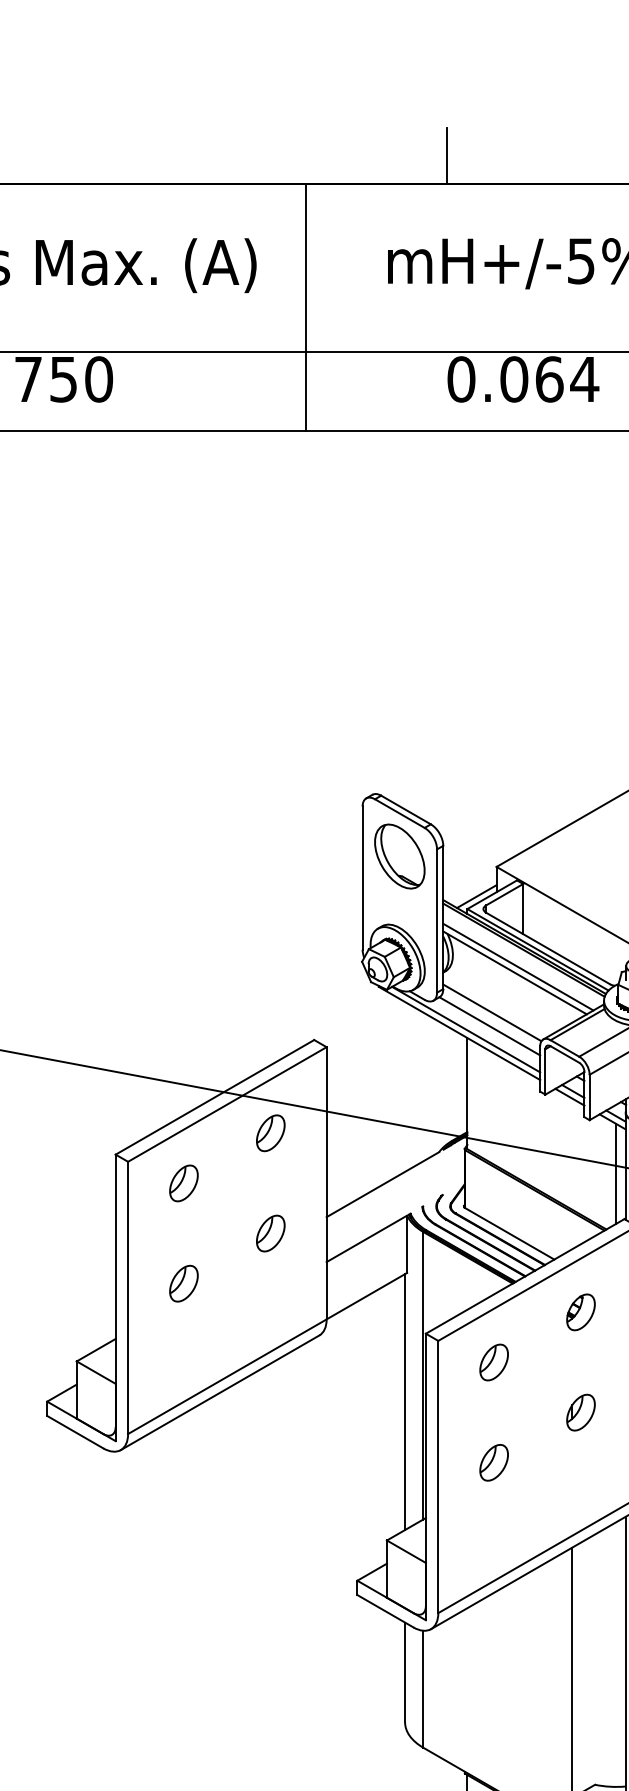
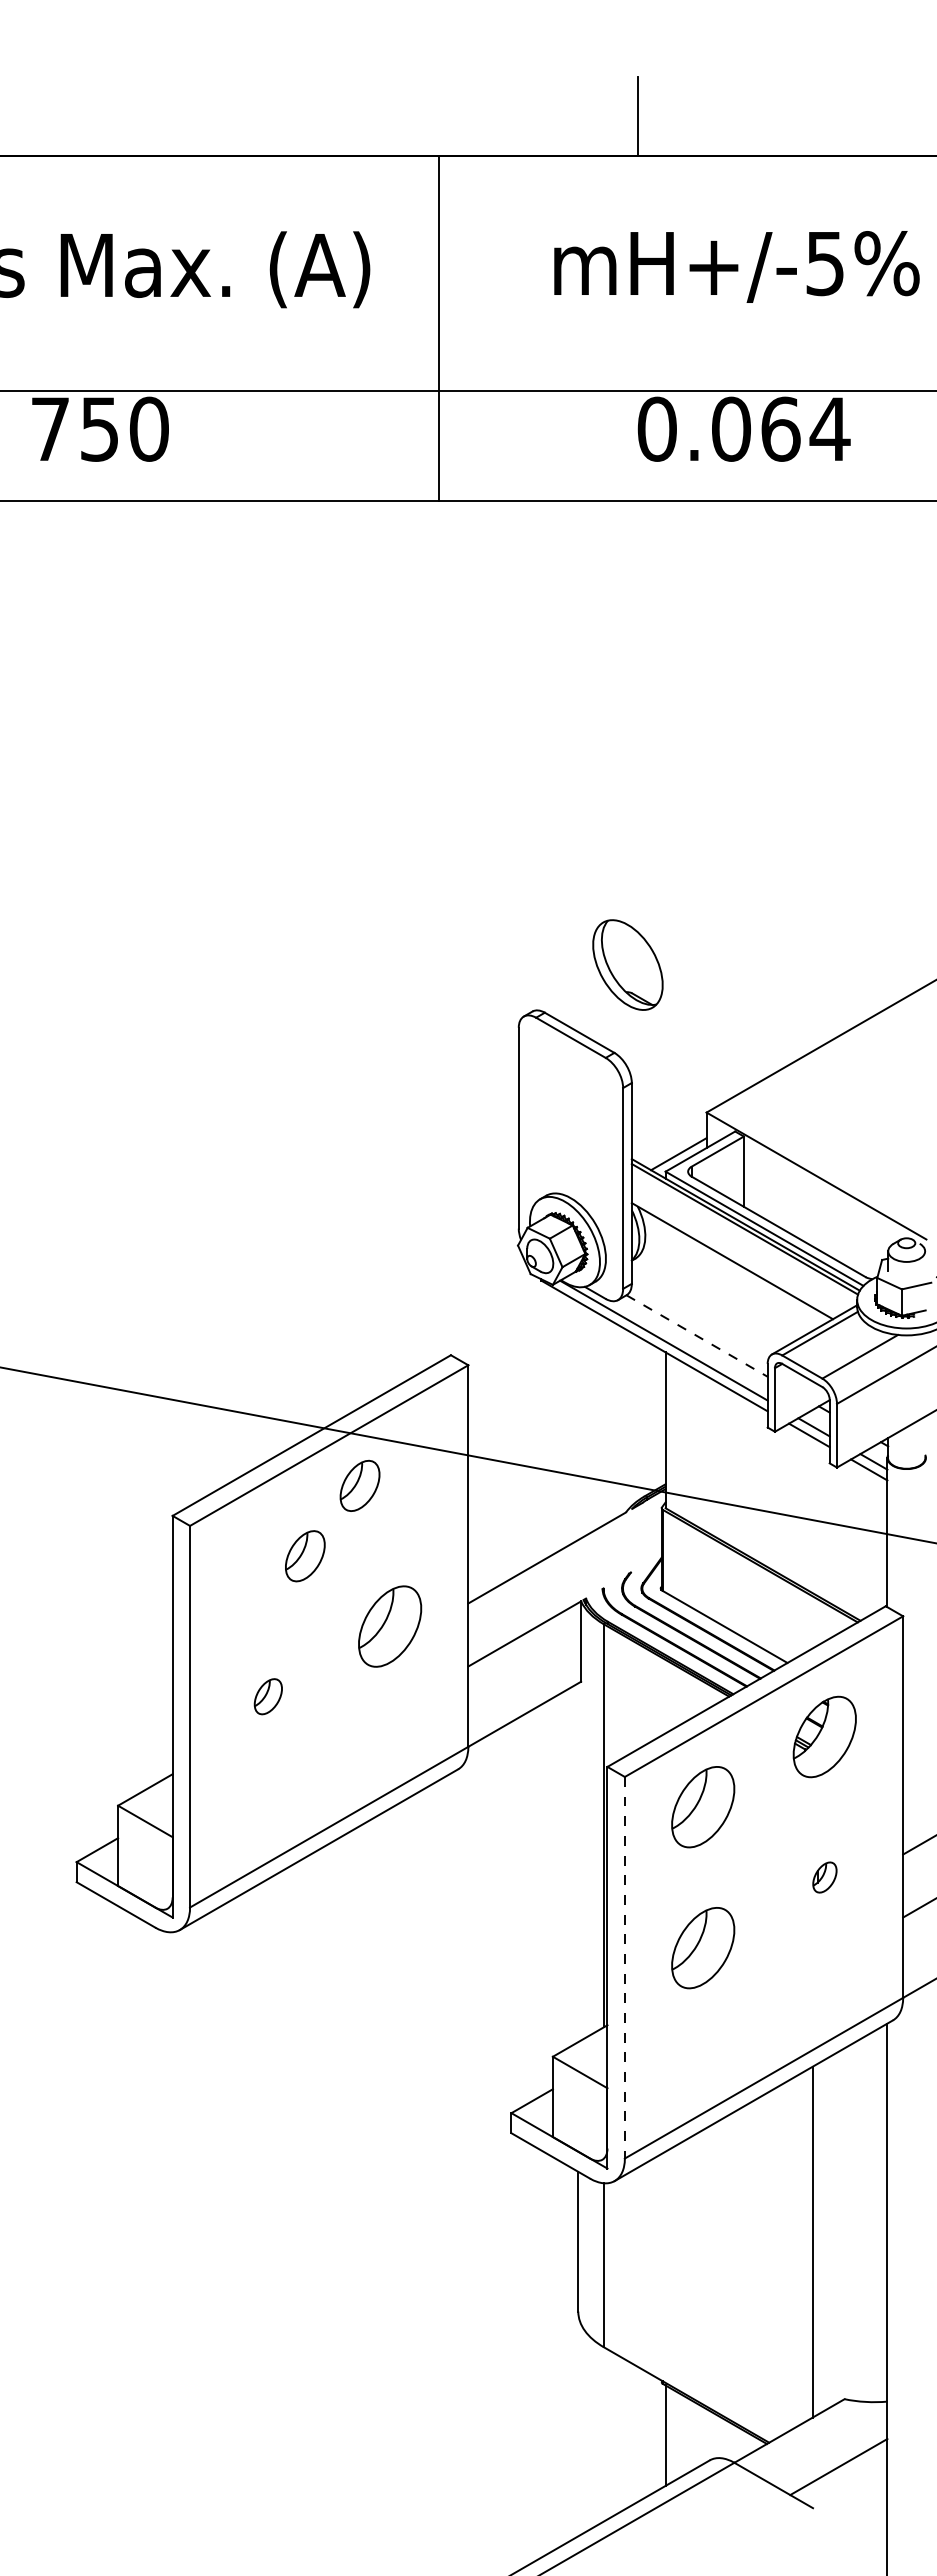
part: (399, 856) -> (627, 964), moved
line: (517, 966) -> (736, 1252), removed
line: (492, 1012) -> (700, 1316), removed
line: (490, 1026) -> (697, 1336), solid -> dashed
part: (270, 1132) -> (359, 1485), moved
line: (616, 1173) -> (874, 1542), removed
part: (184, 1183) -> (305, 1556), moved
part: (270, 1233) -> (389, 1626), size x1.6
part: (184, 1283) -> (268, 1696), size x0.7
part: (580, 1312) -> (824, 1736), size x1.6
part: (493, 1362) -> (702, 1807), size x1.6
line: (405, 1401) -> (578, 1862), removed
part: (580, 1412) -> (824, 1877), size x0.6
part: (493, 1462) -> (702, 1947), size x1.6
line: (438, 1476) -> (624, 1967), solid -> dashed

